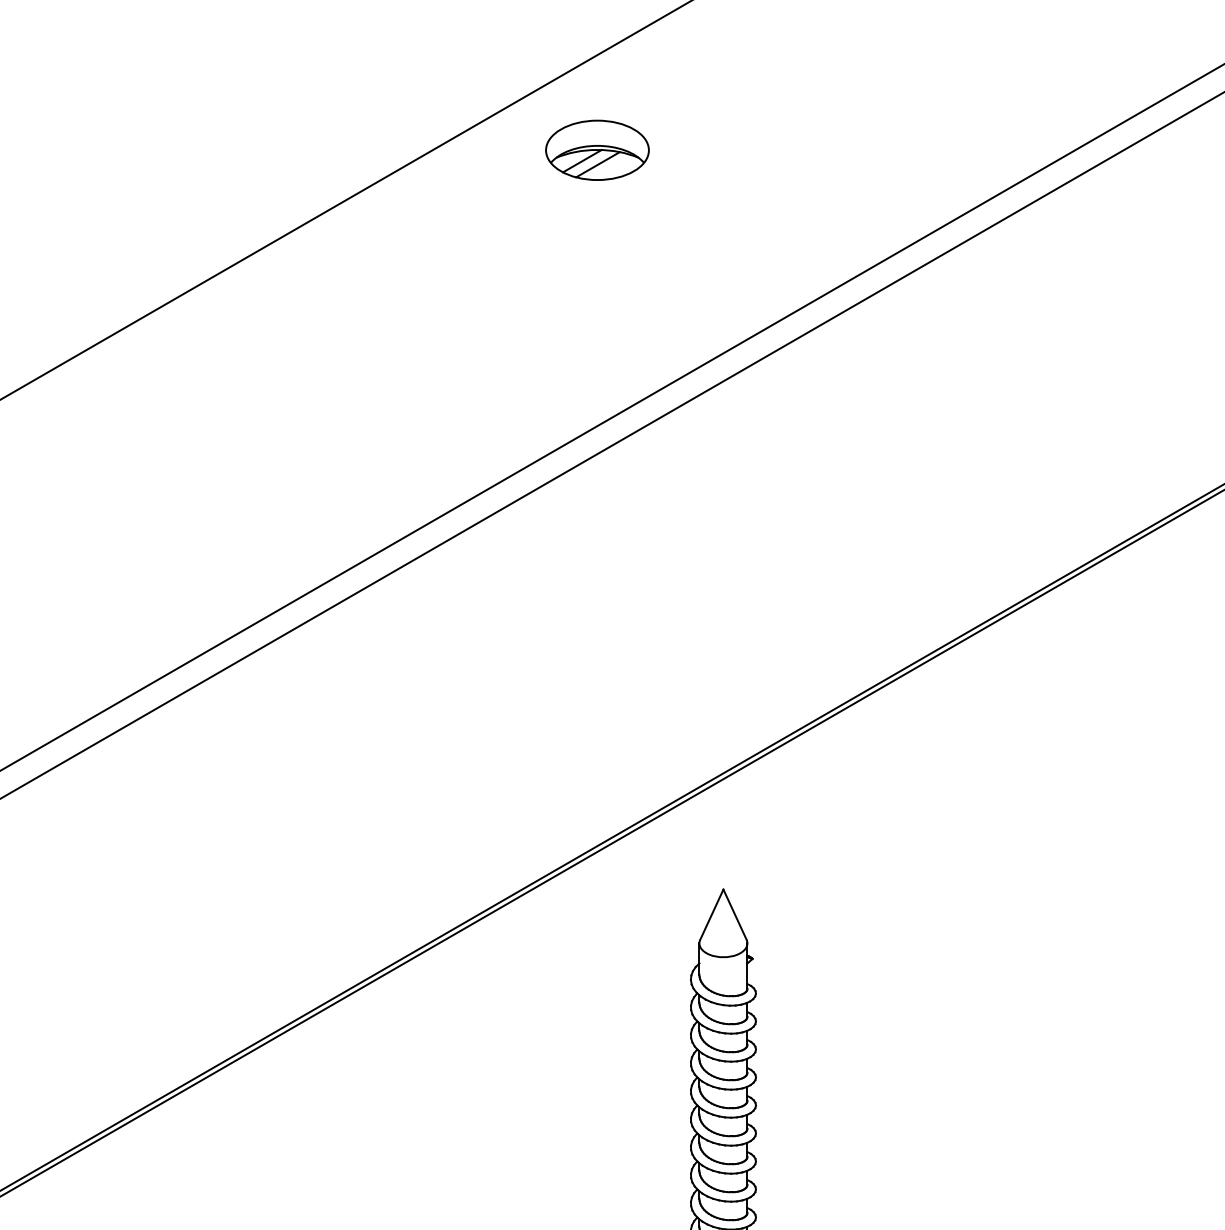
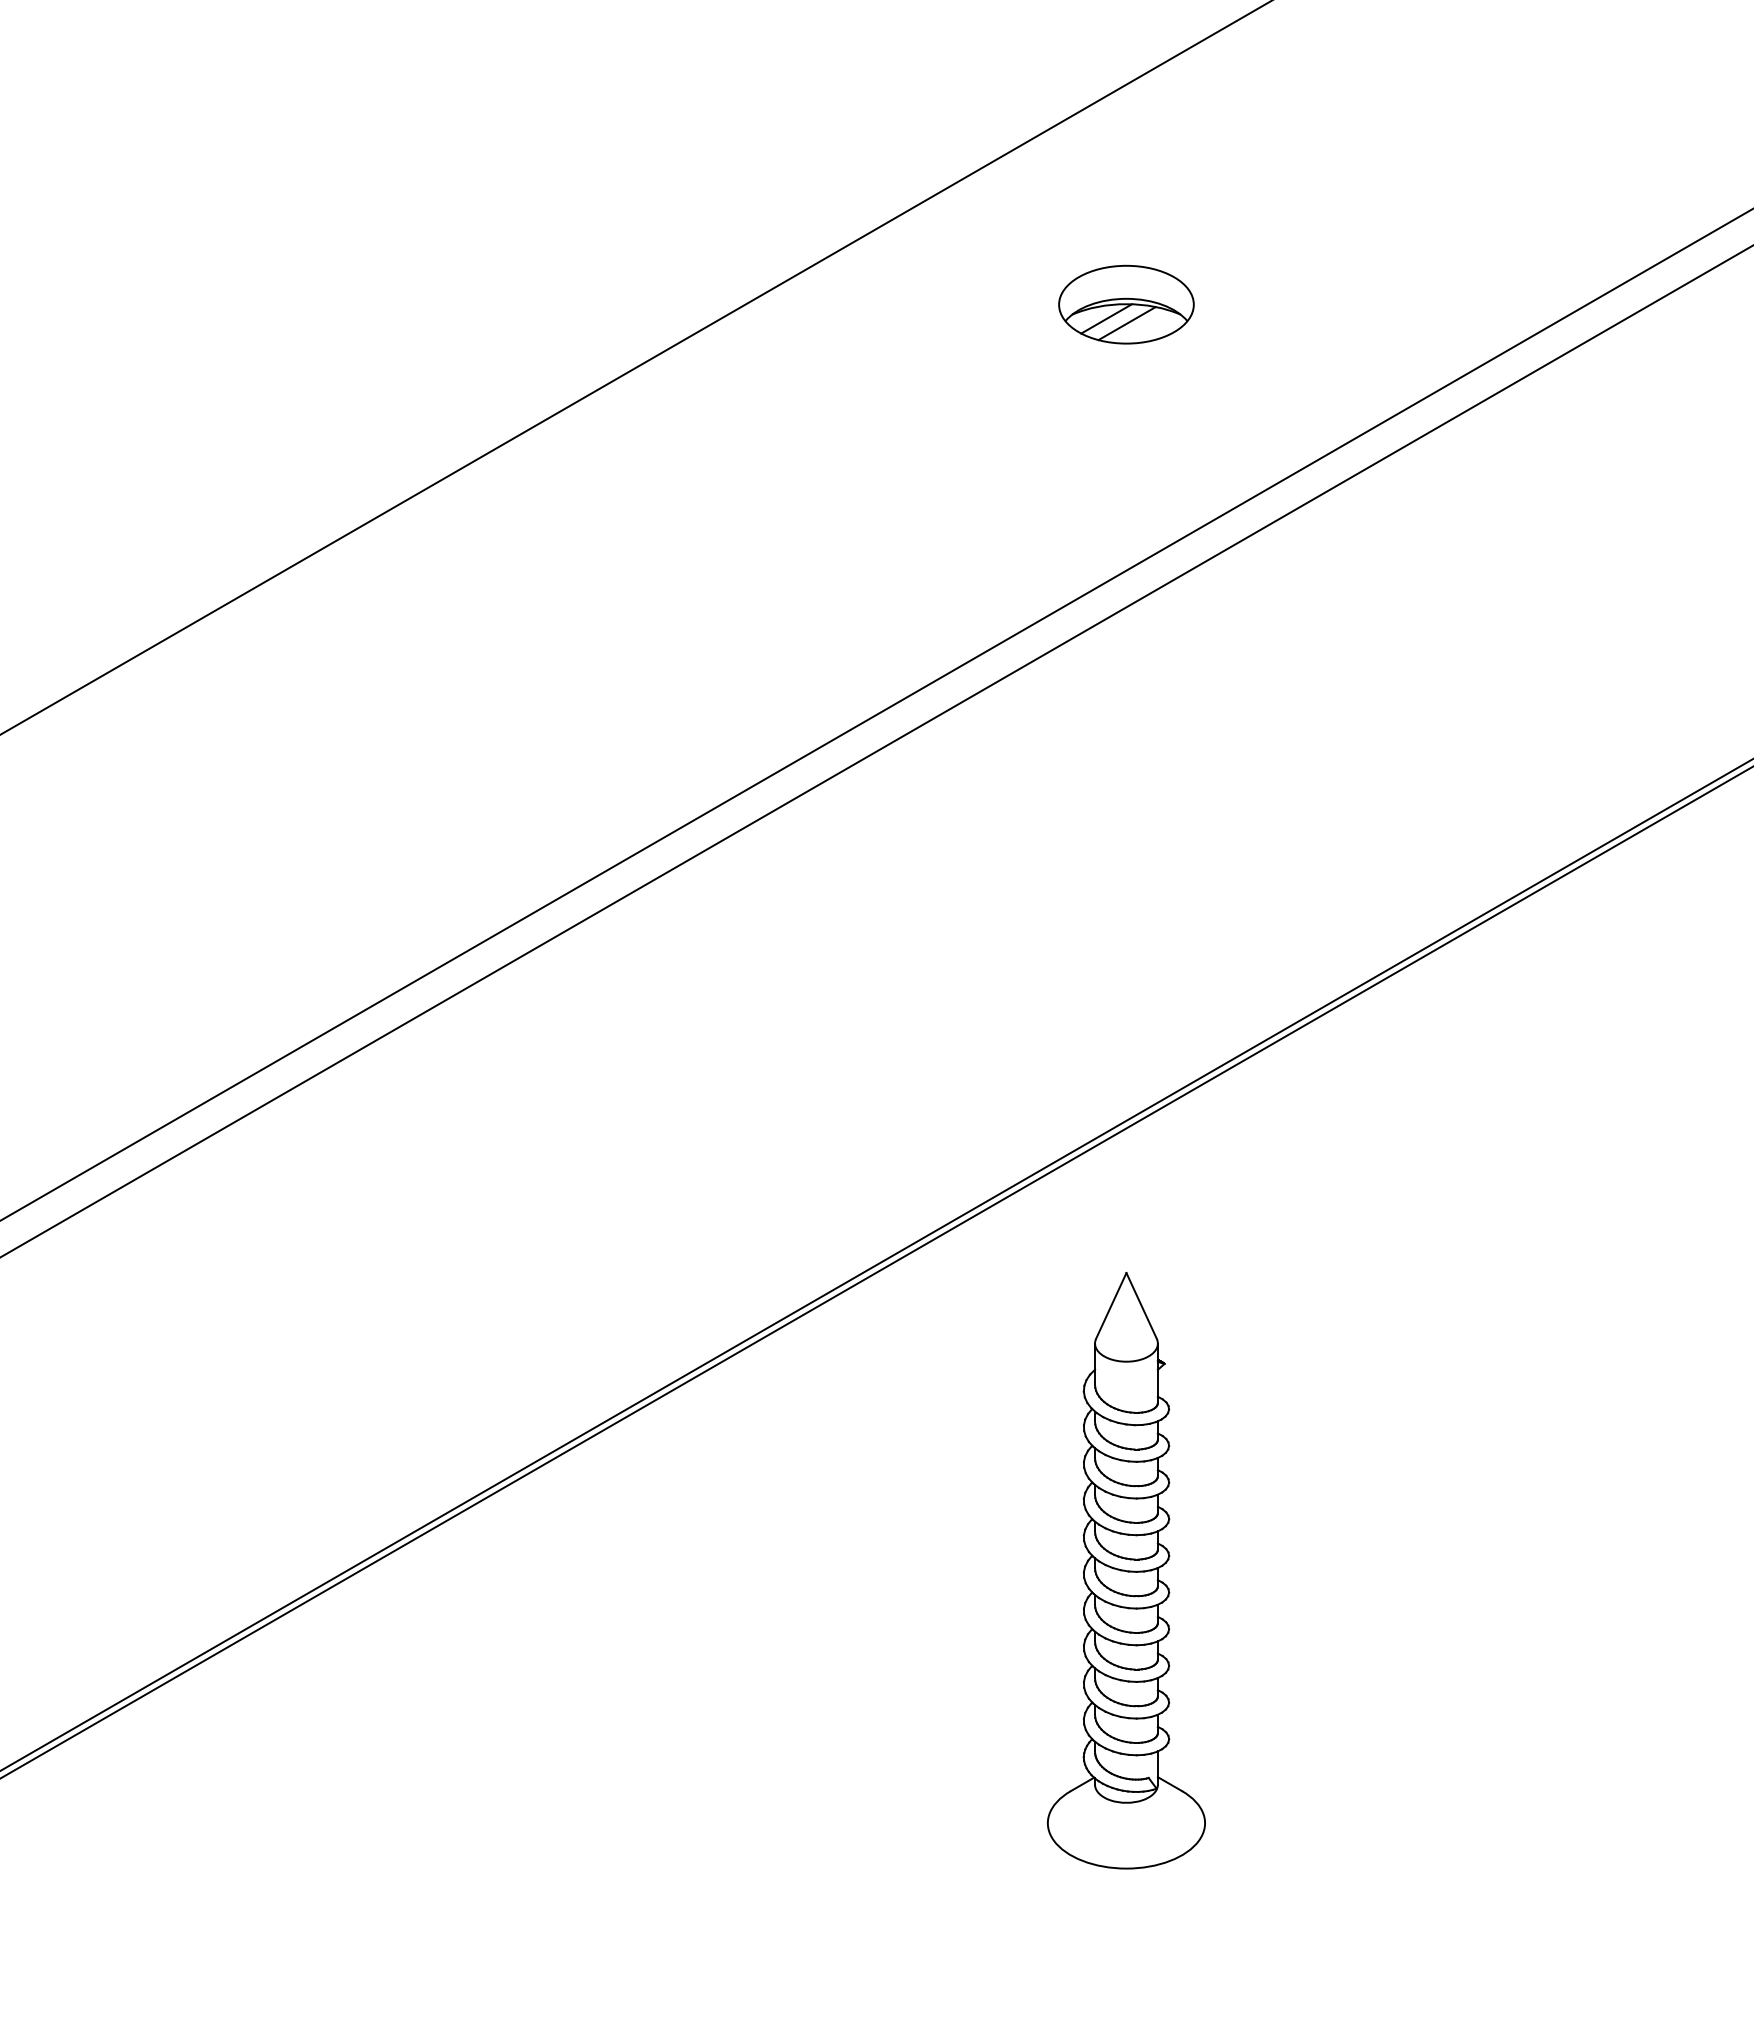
part: (597, 150) -> (1126, 304), moved

